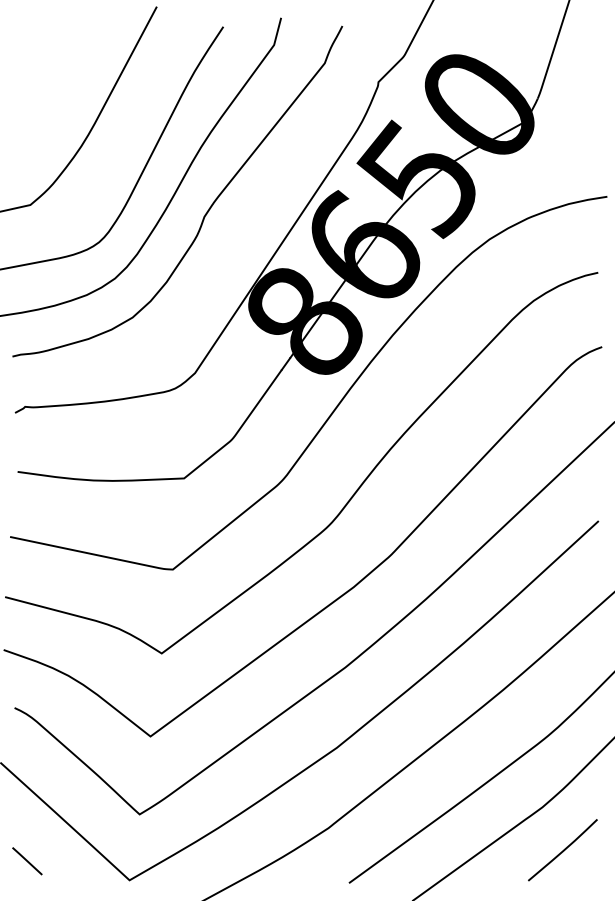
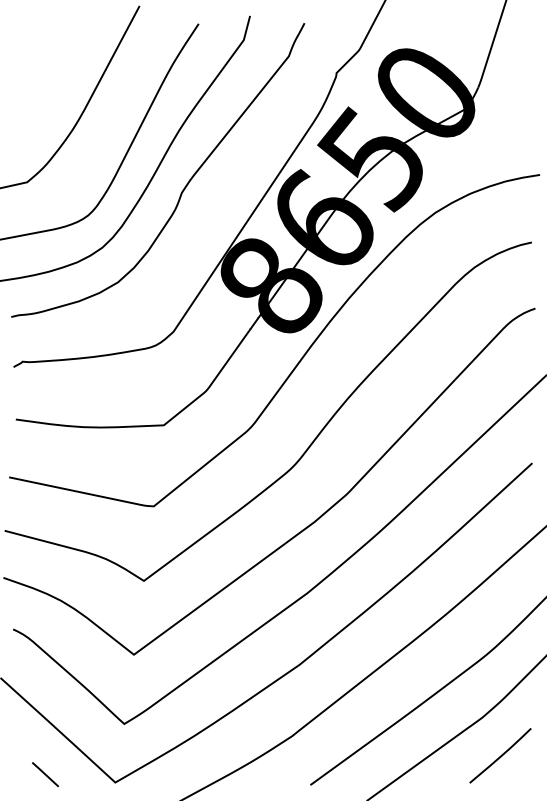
line: (27, 861) -> (45, 774), moved

